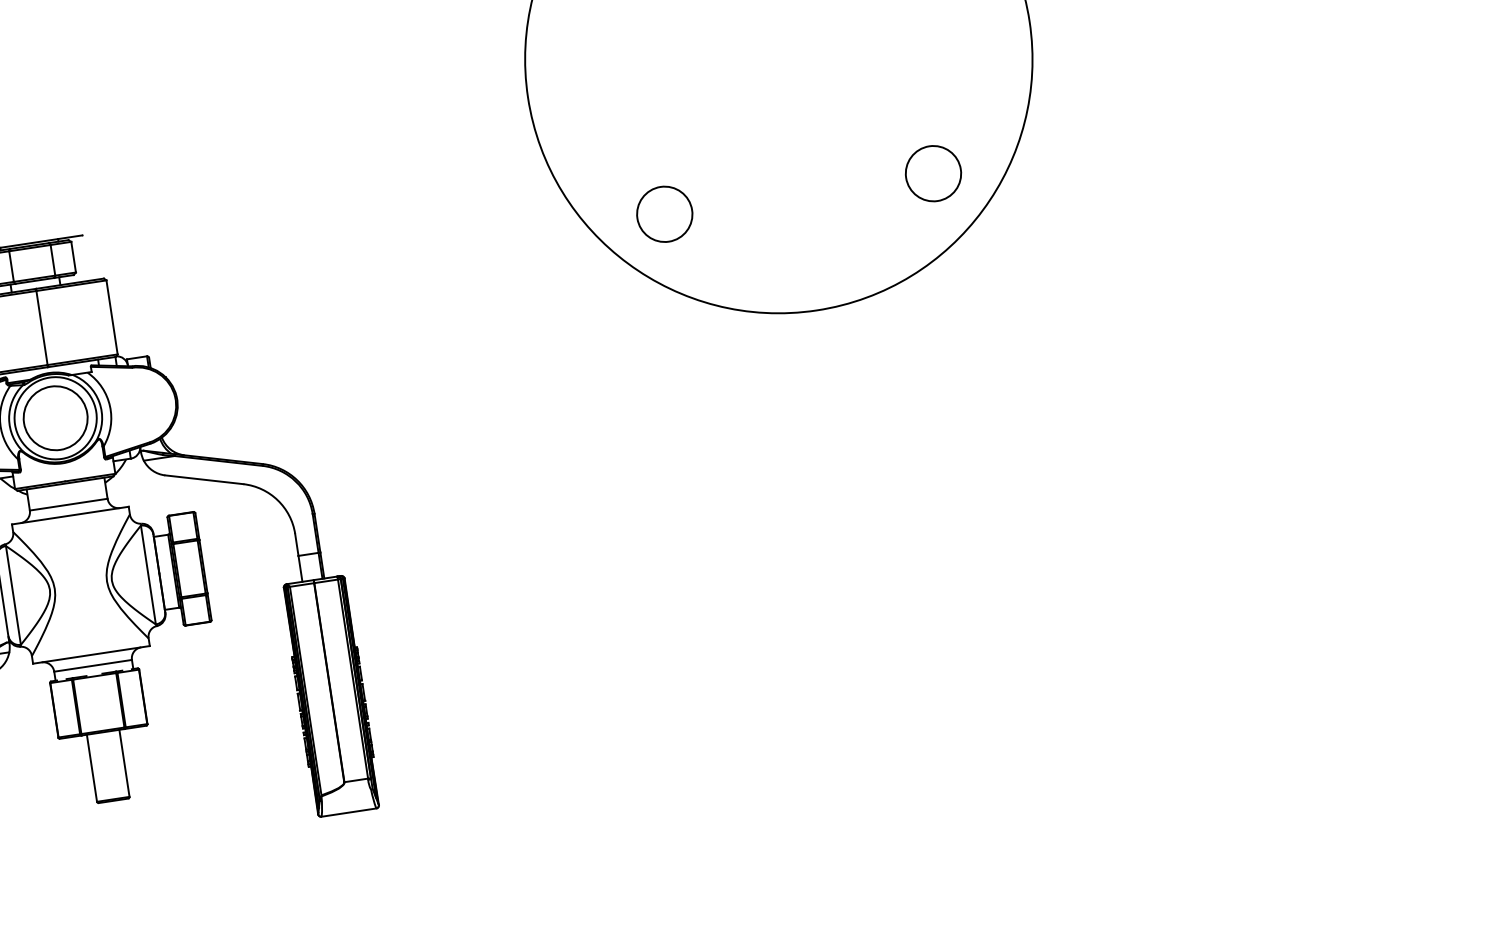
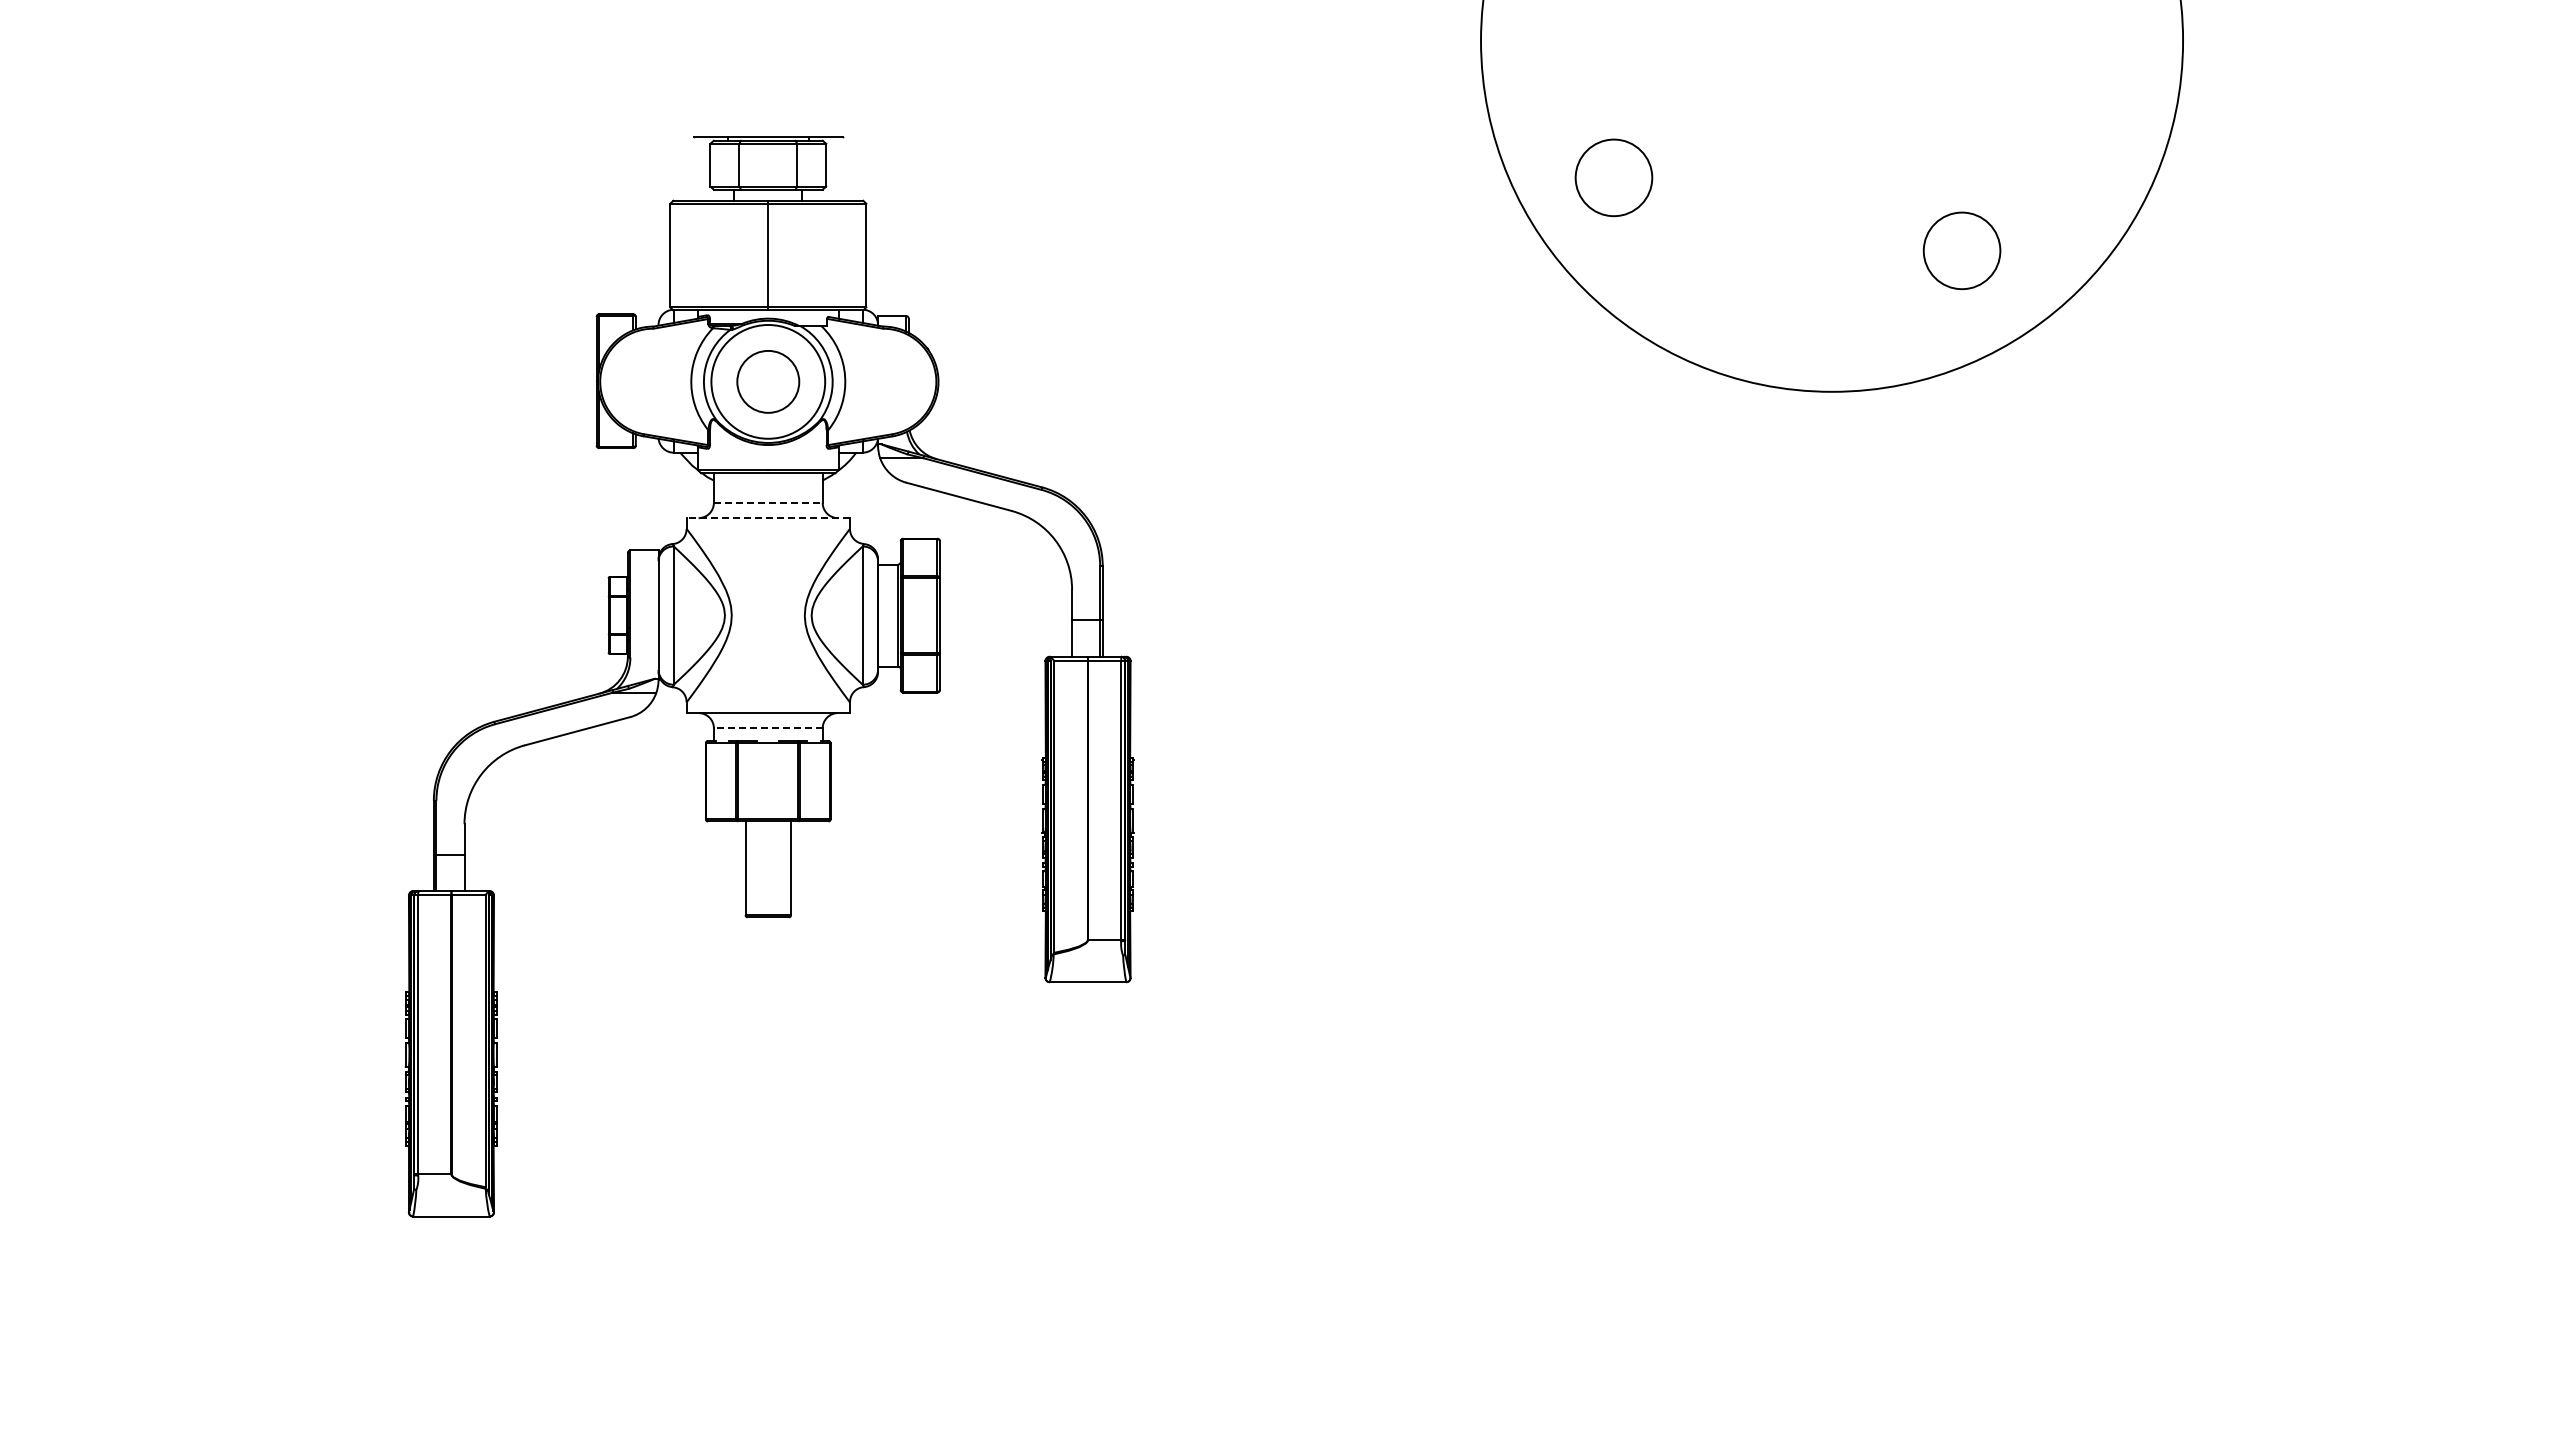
circle: (933, 173) -> (1961, 250), moved
circle: (664, 214) -> (1613, 177), moved
circle: (55, 417) -> (768, 381), size x0.7
line: (68, 504) -> (768, 502), solid -> dashed
line: (70, 515) -> (768, 518), solid -> dashed
line: (92, 665) -> (767, 728), solid -> dashed

